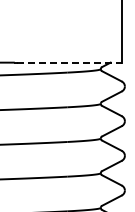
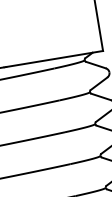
line: (69, 62) -> (54, 58), dashed -> solid

